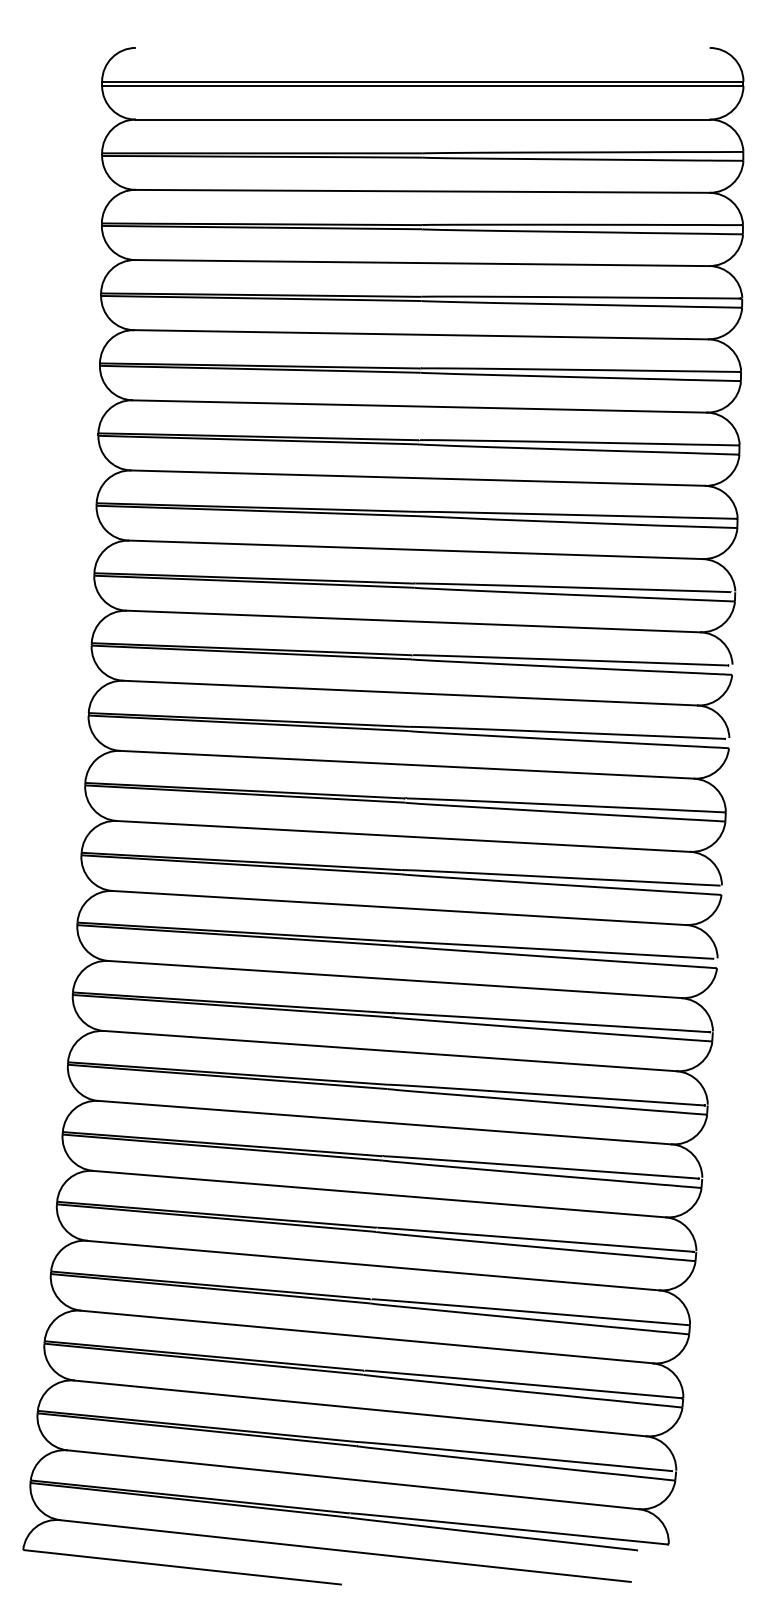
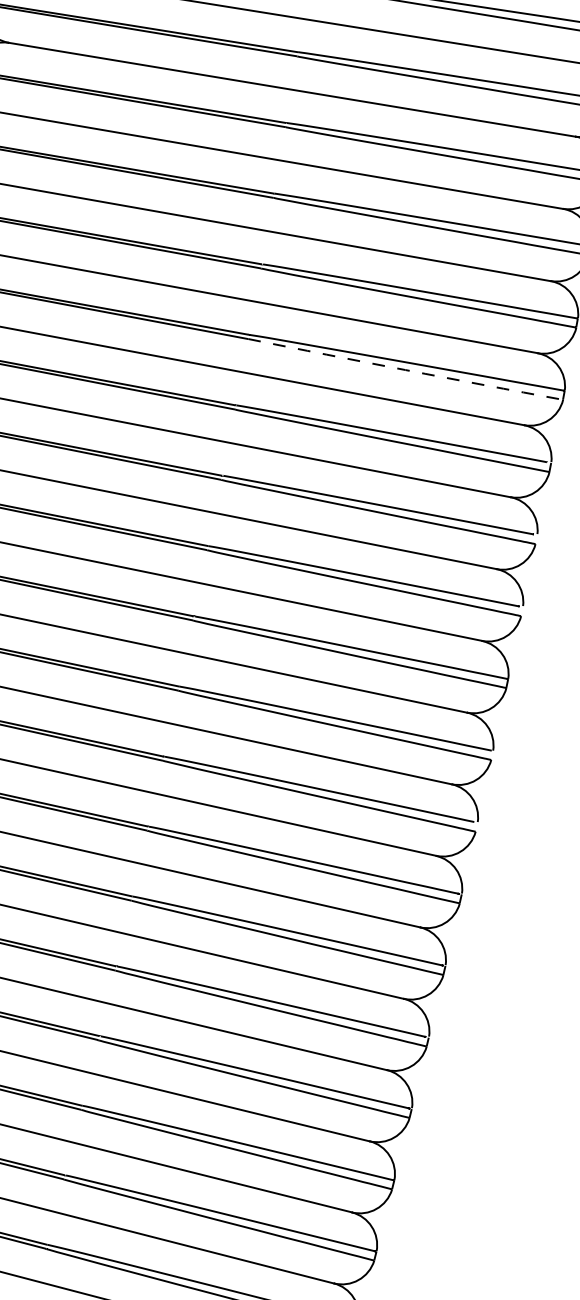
arc: (576, 522) -> (404, 369), solid -> dashed

